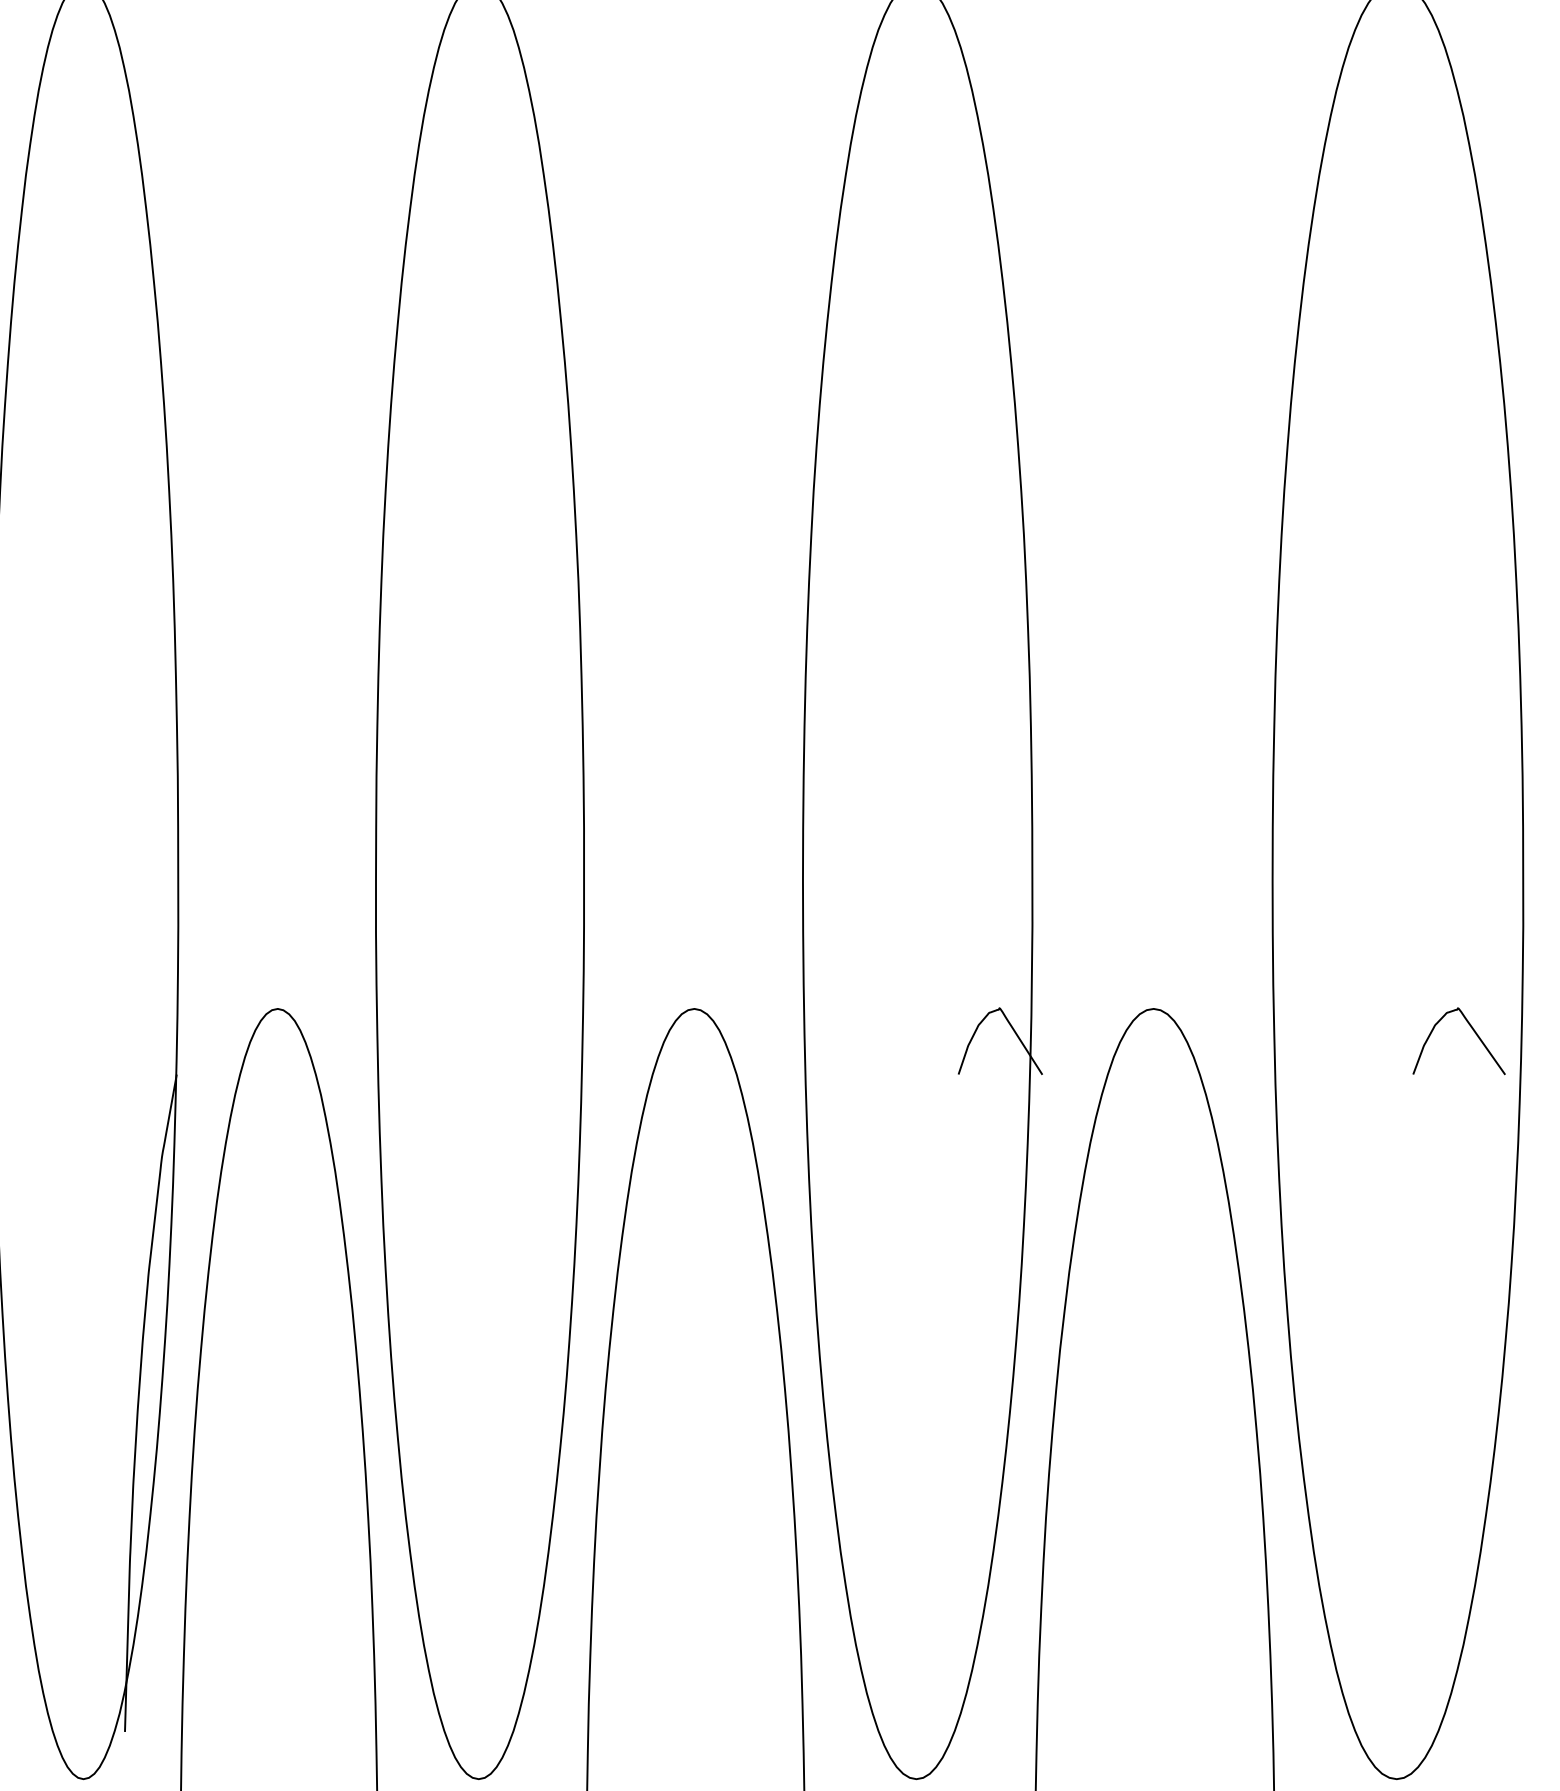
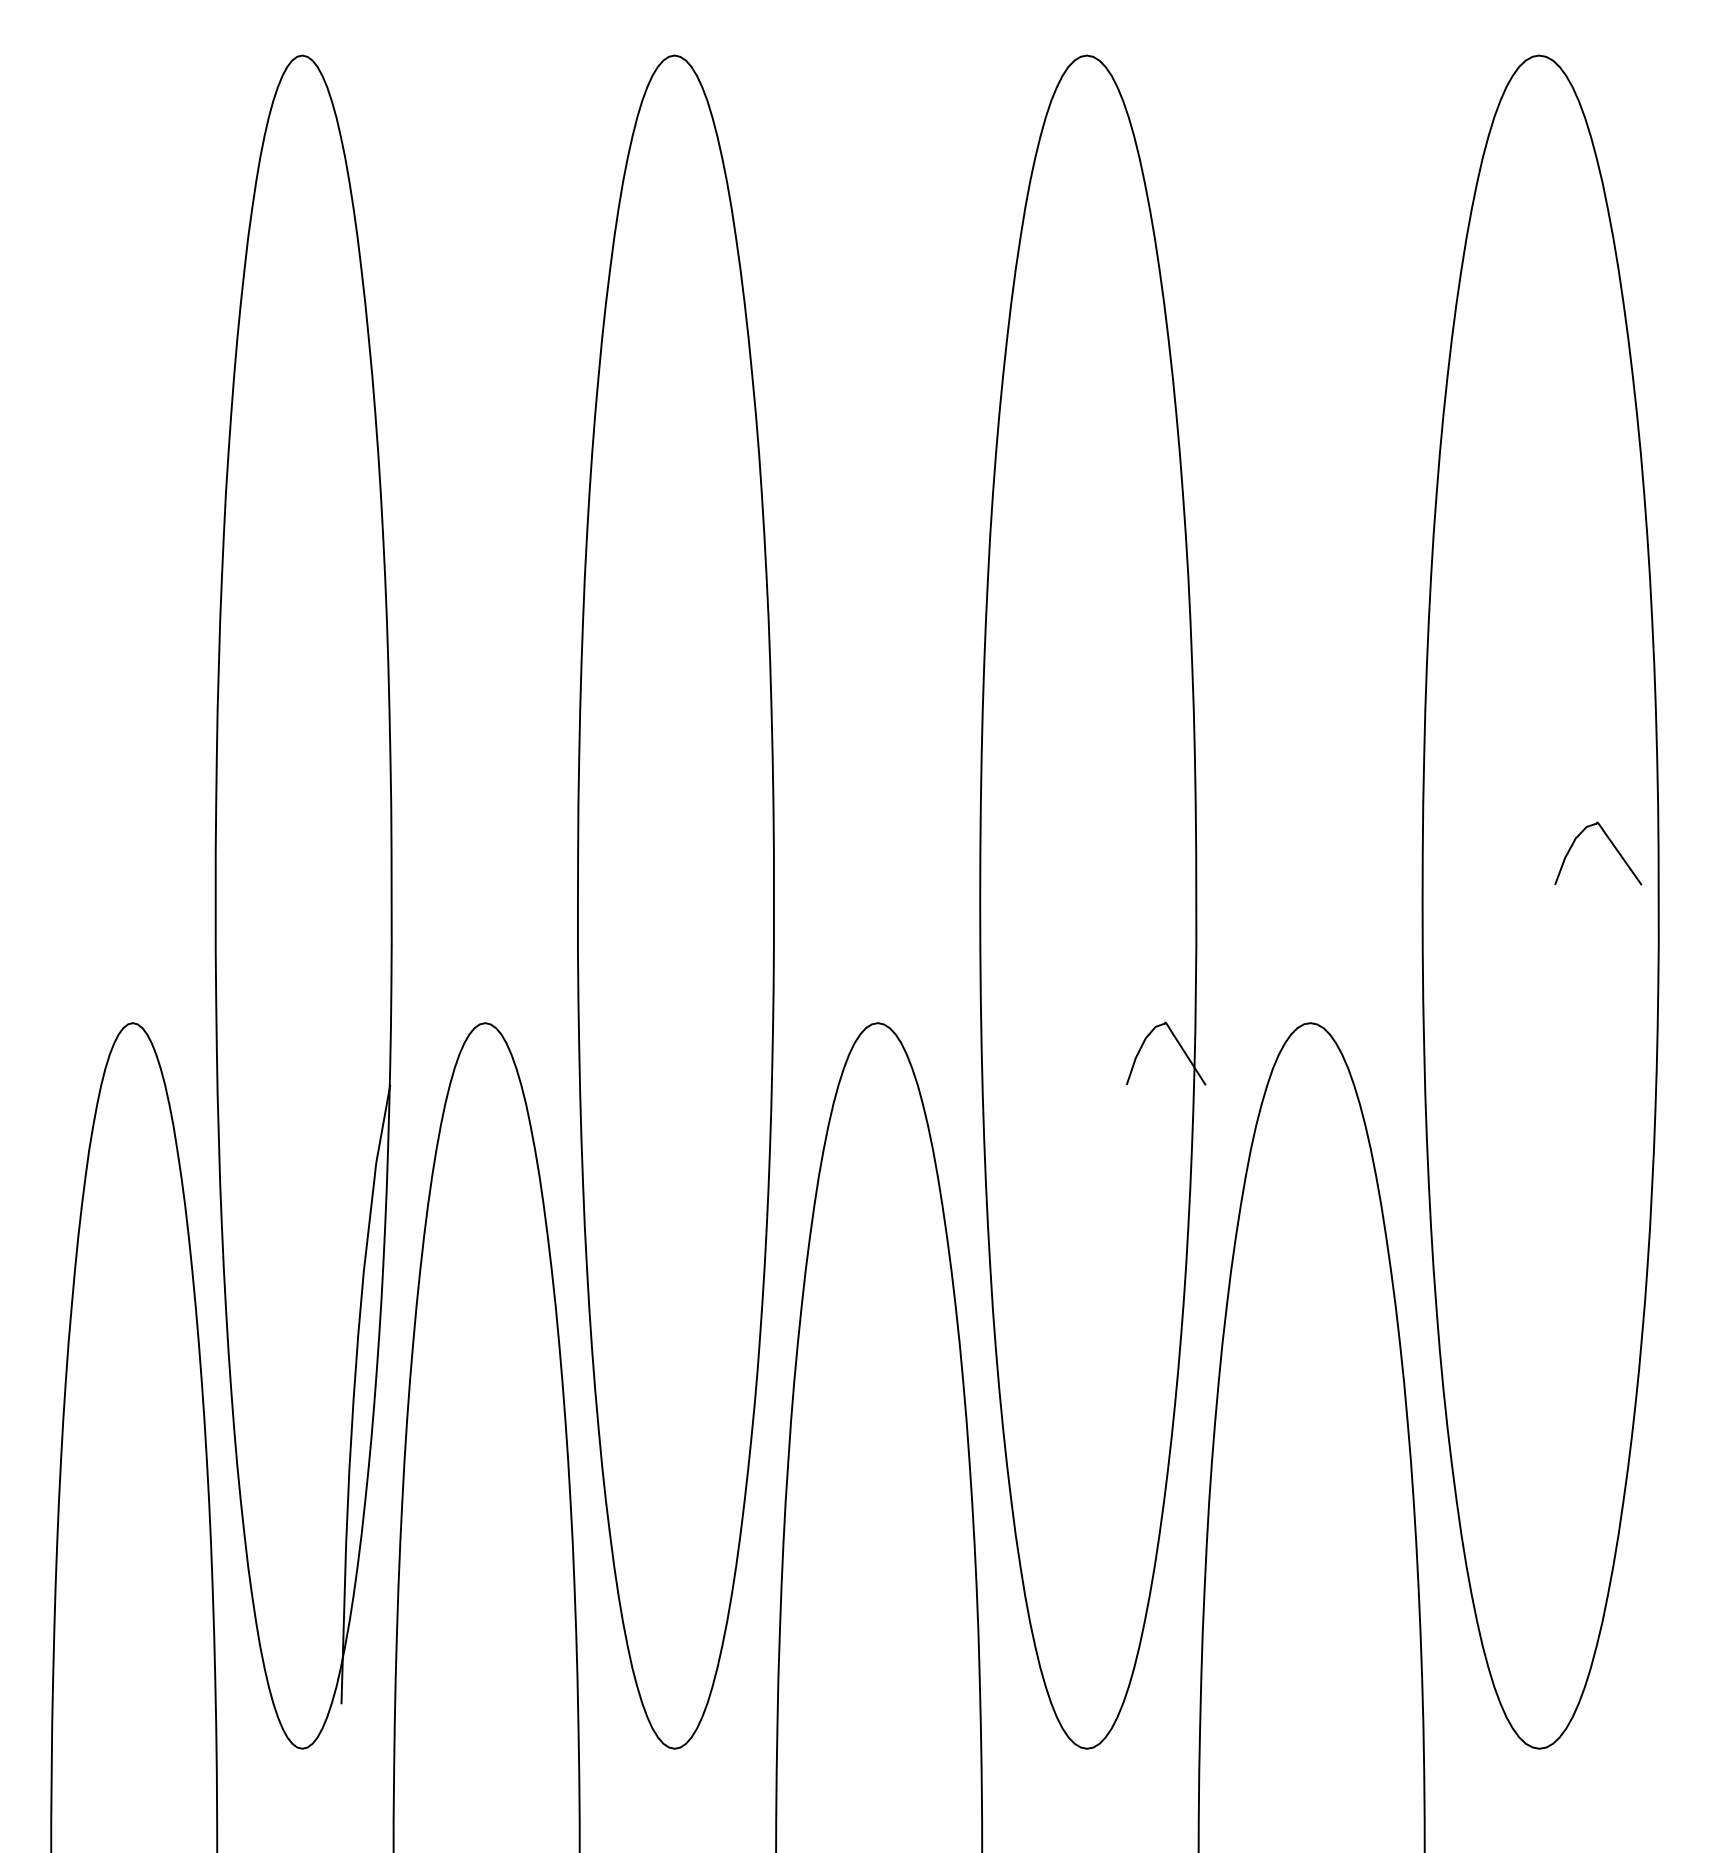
curve: (1474, 1032) -> (1612, 845), moved

